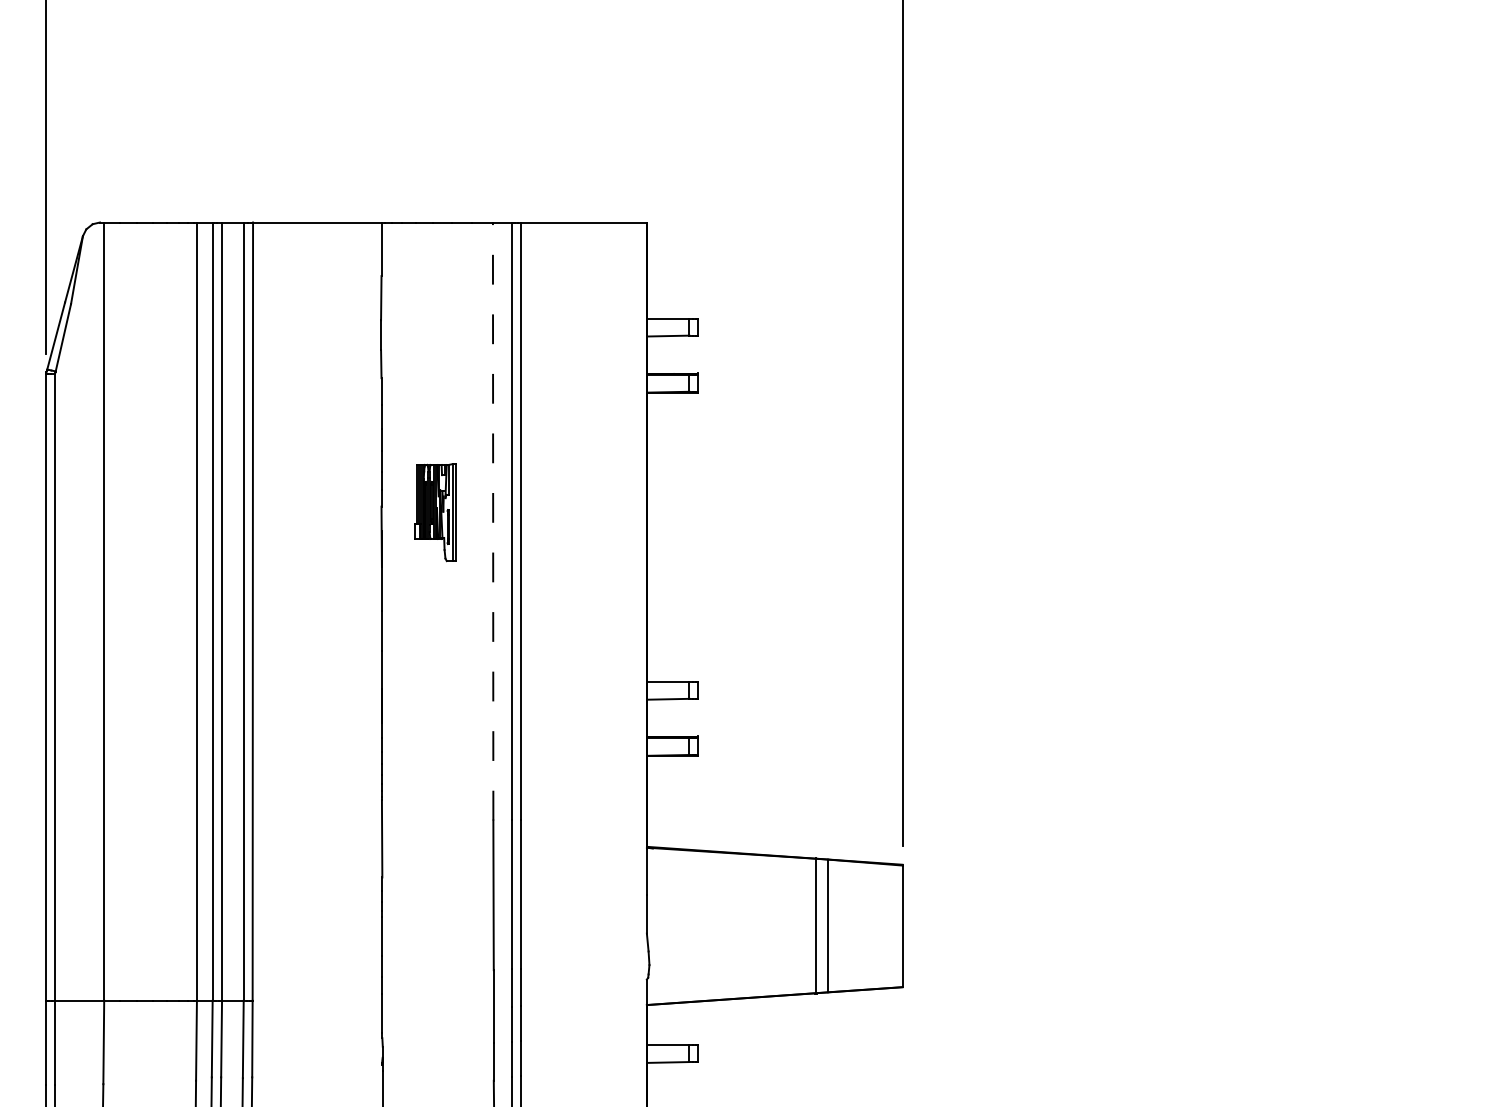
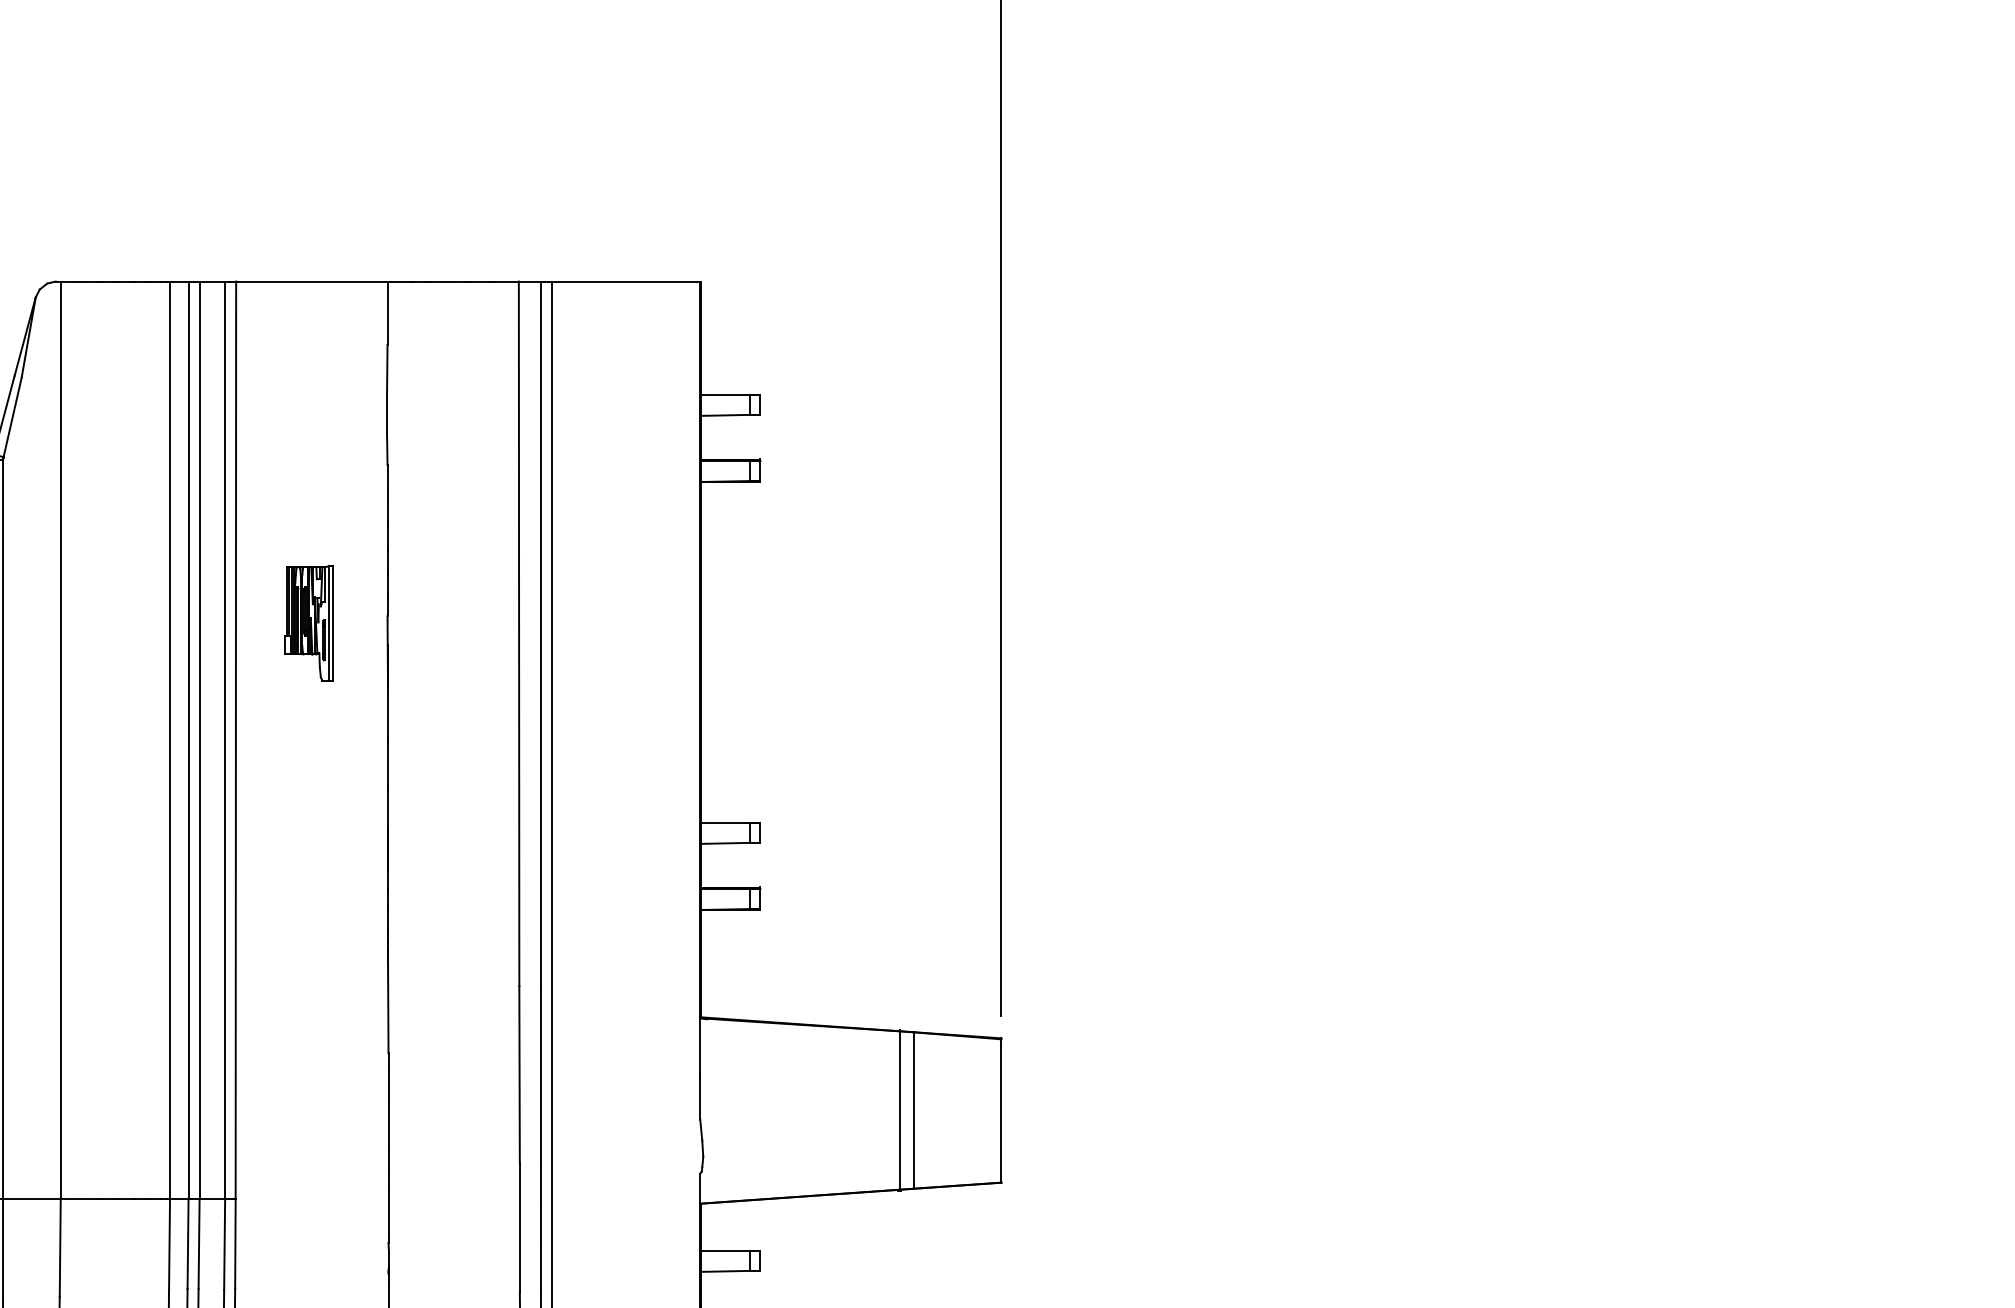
part: (434, 512) -> (308, 623), moved
line: (493, 521) -> (519, 633), dashed -> solid

